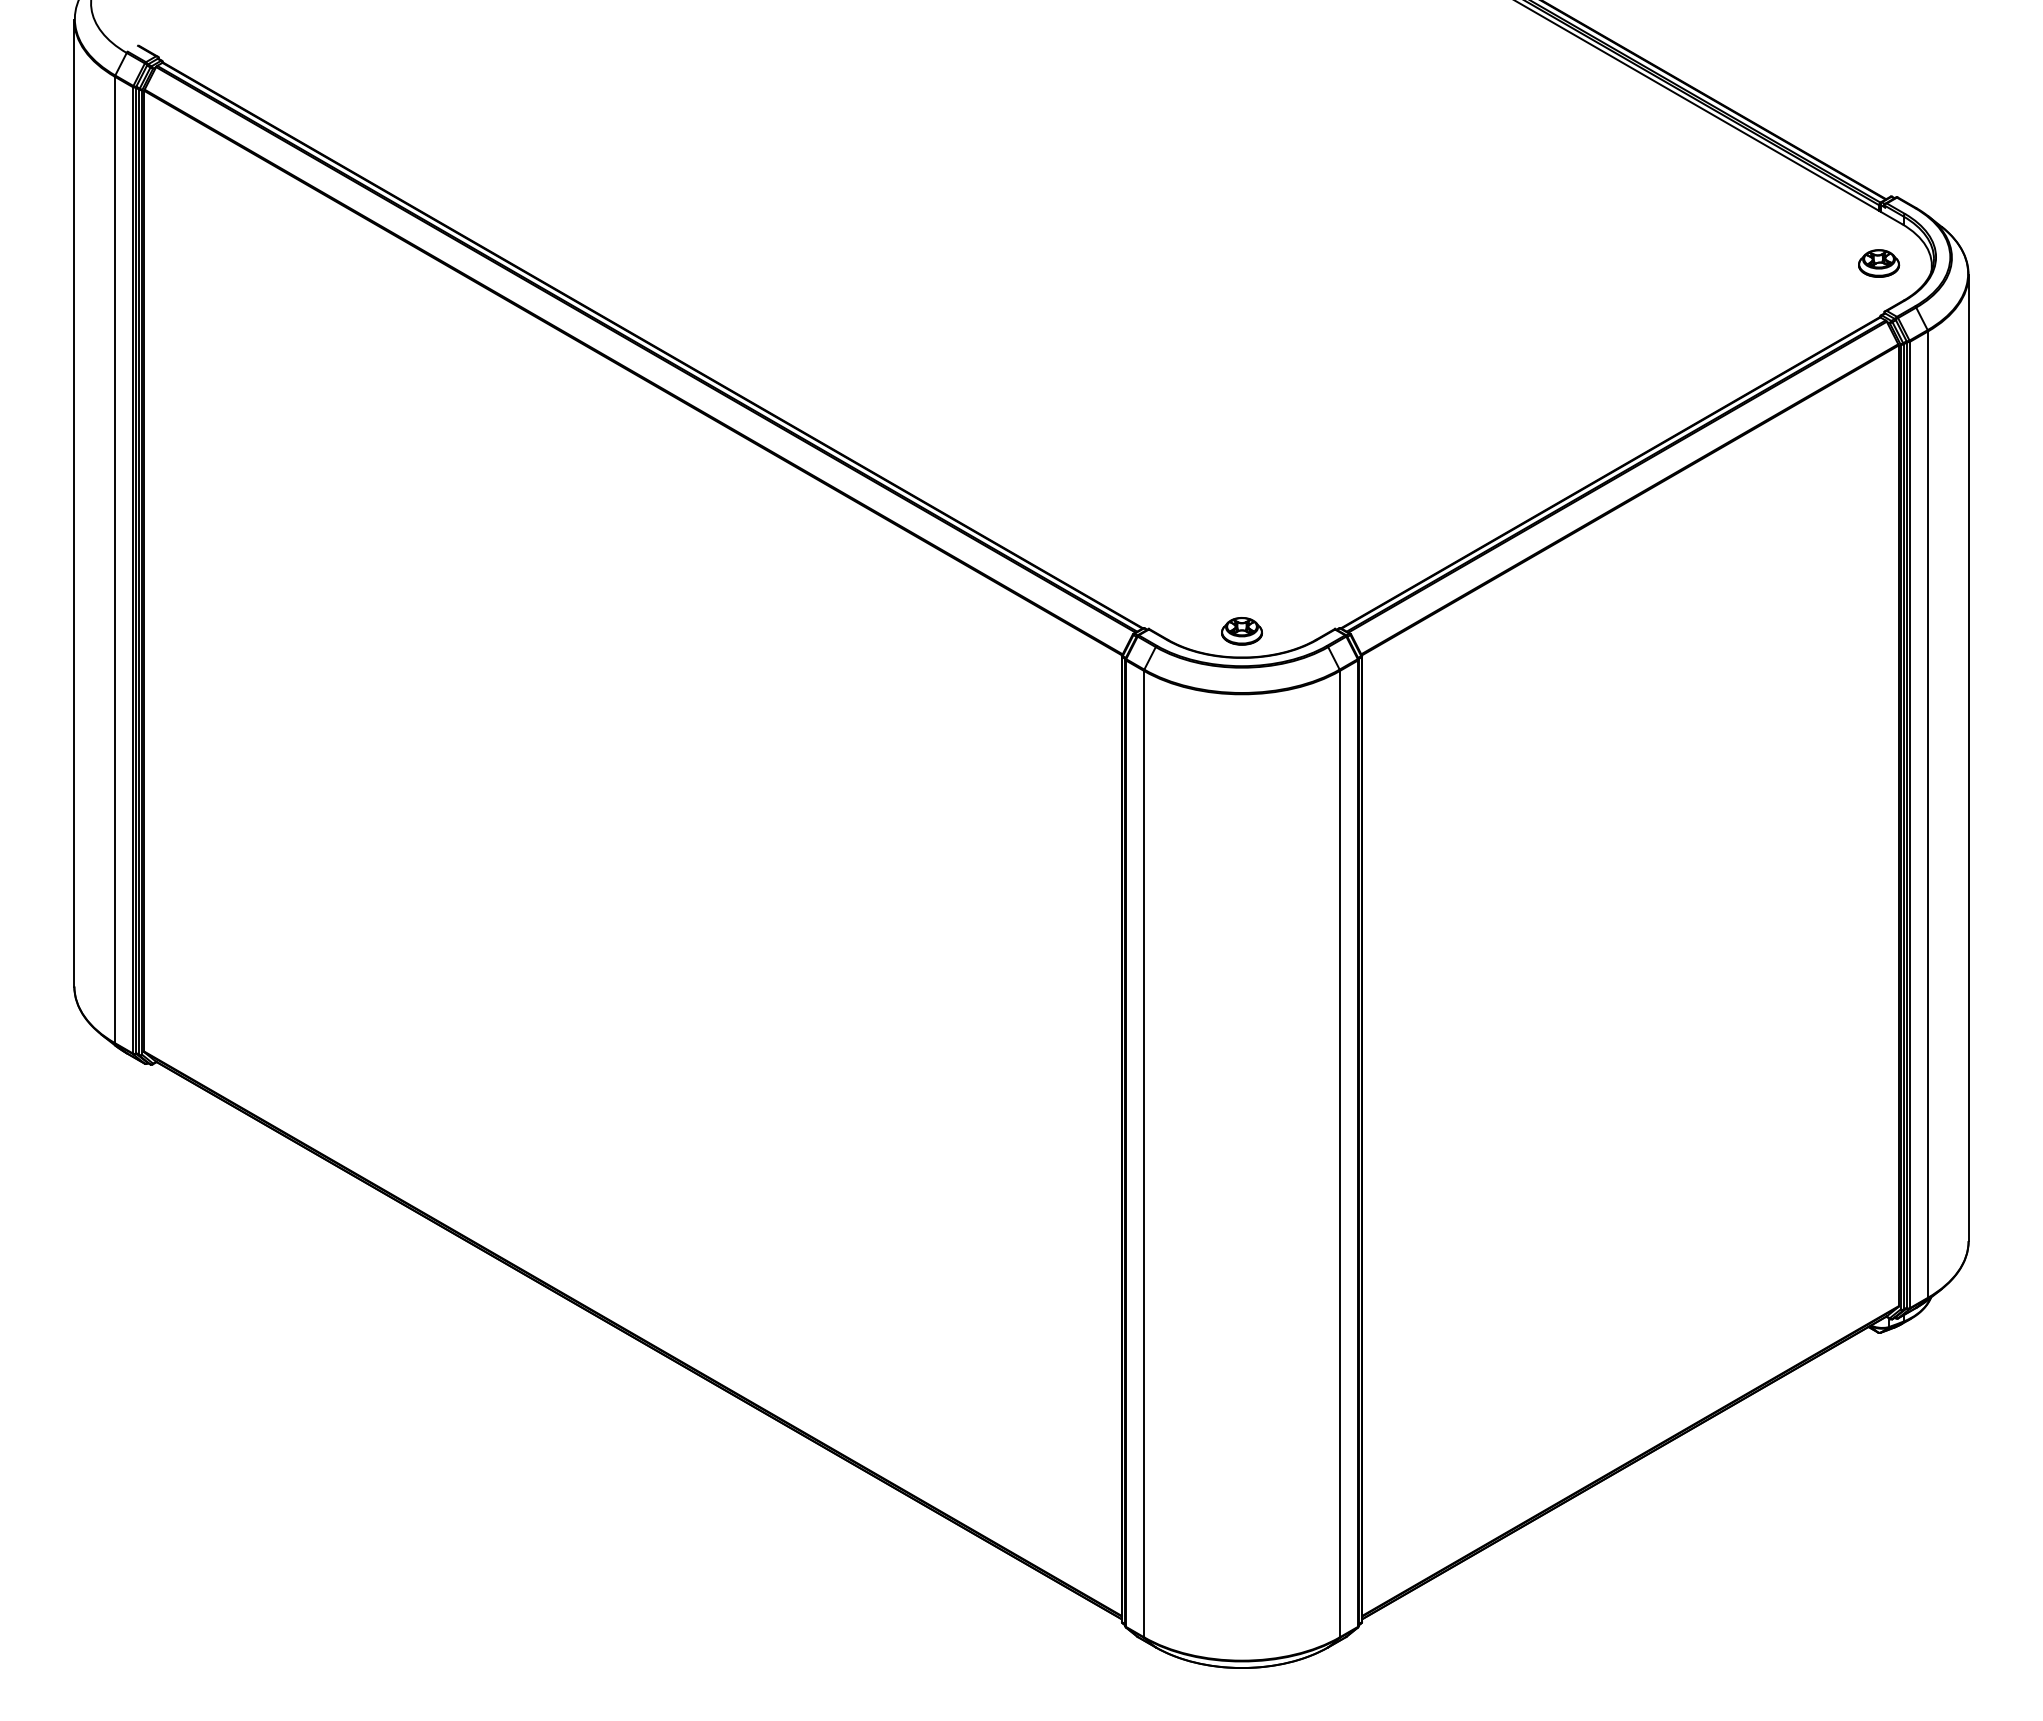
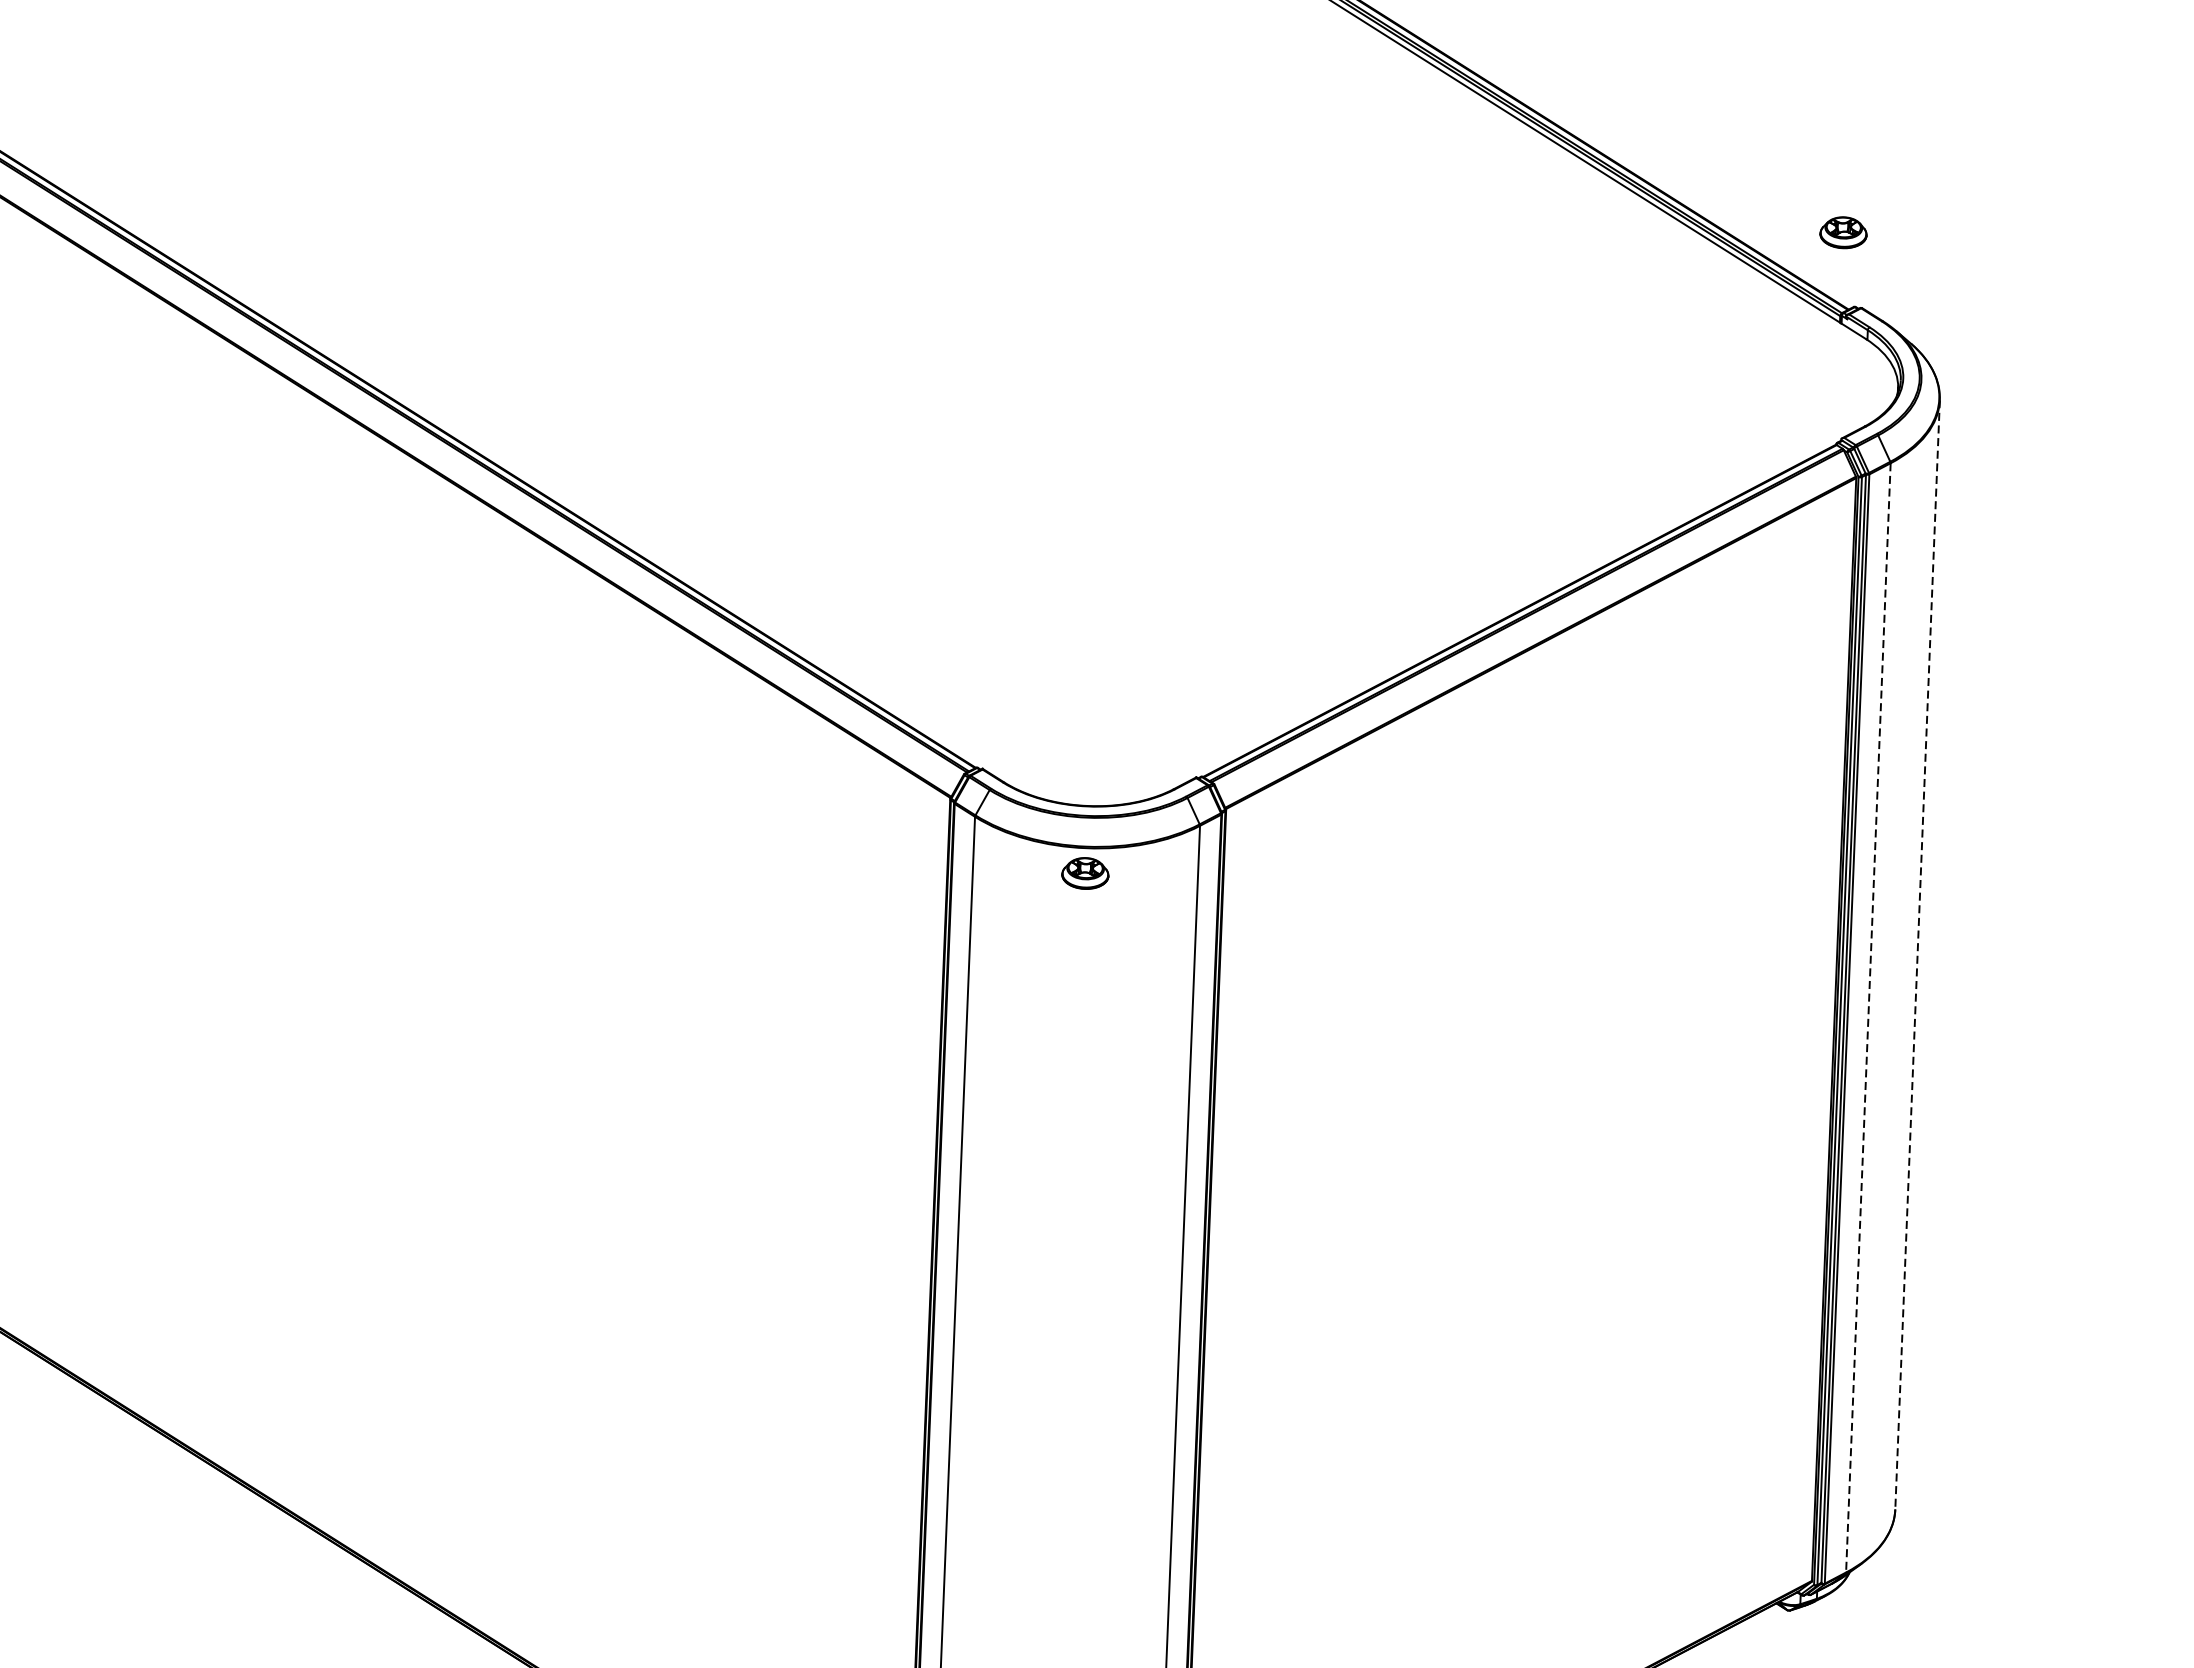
part: (1879, 263) -> (1844, 232), moved
part: (1241, 631) -> (1084, 873), moved
line: (1968, 758) -> (1917, 955), solid -> dashed
line: (1928, 815) -> (1868, 1018), solid -> dashed

